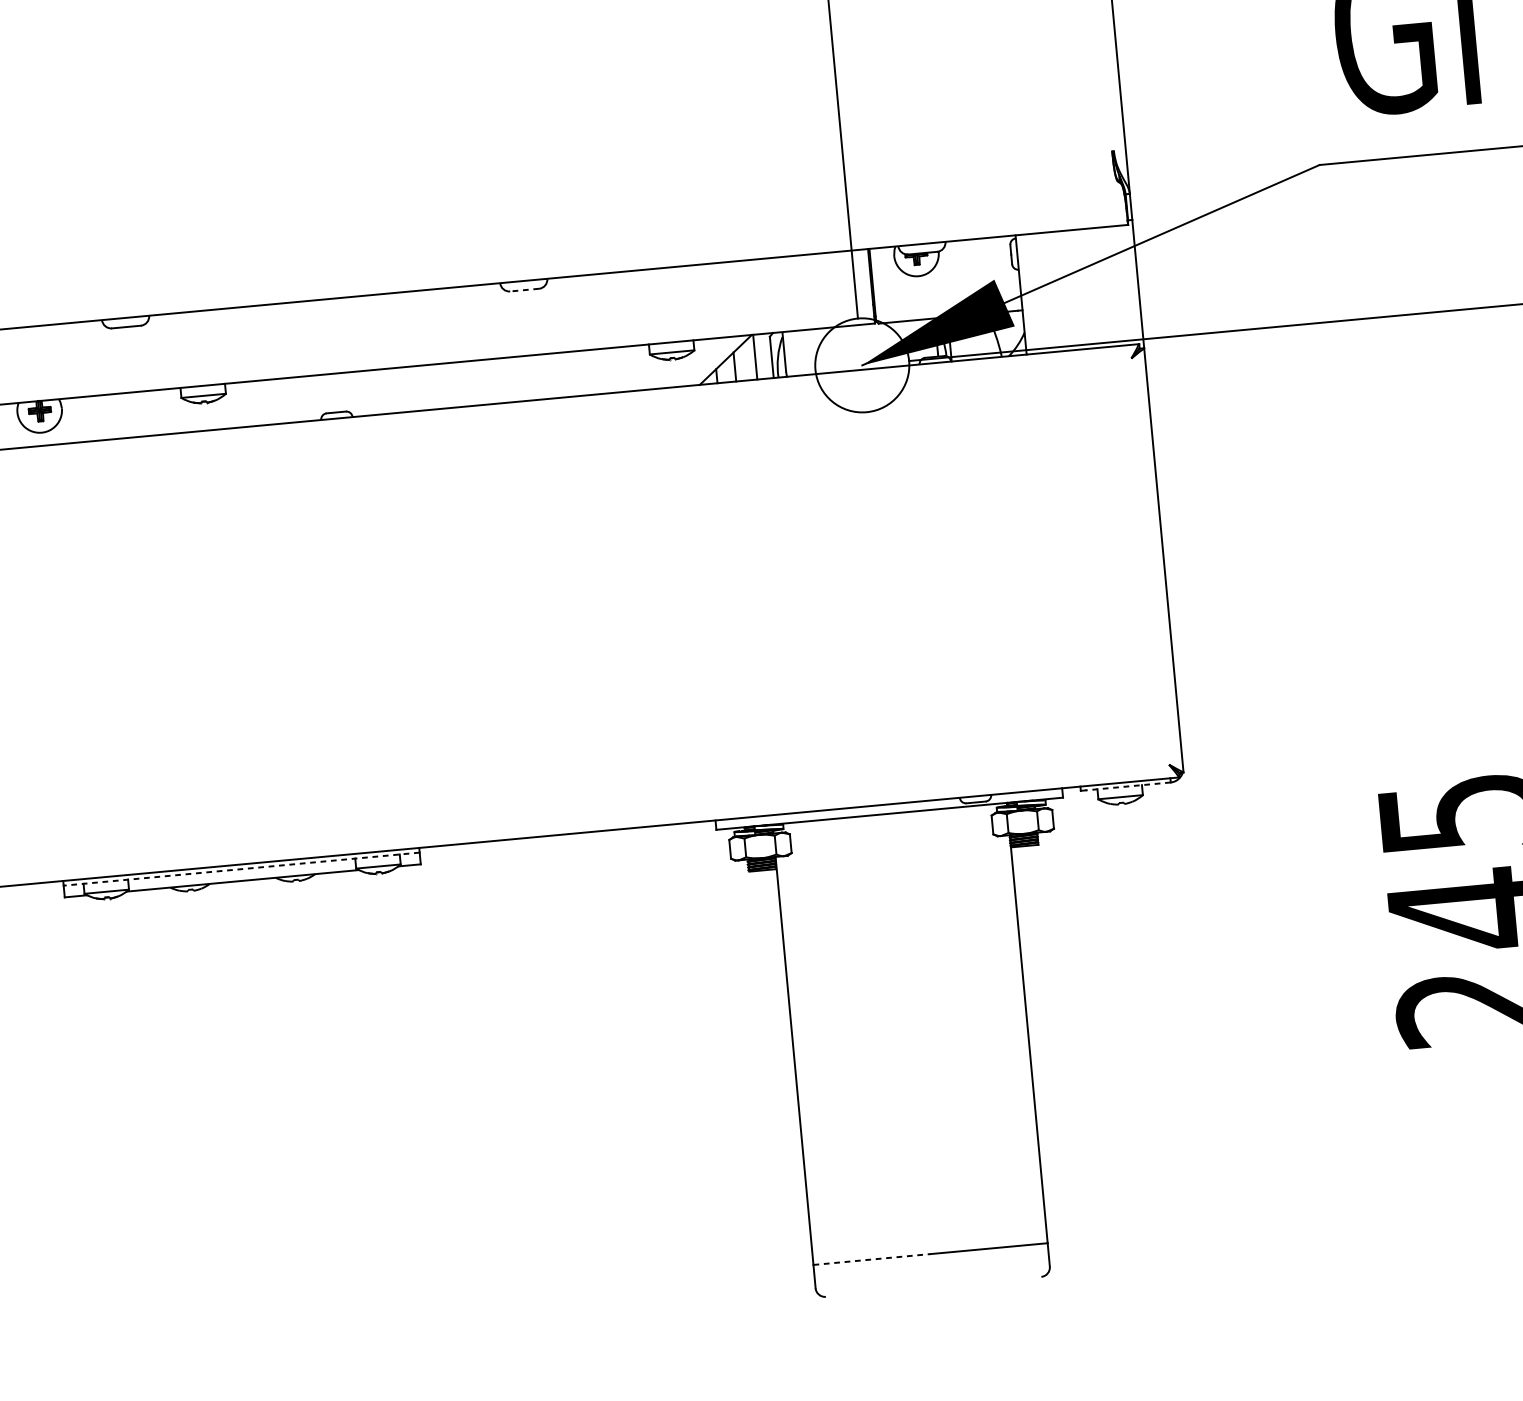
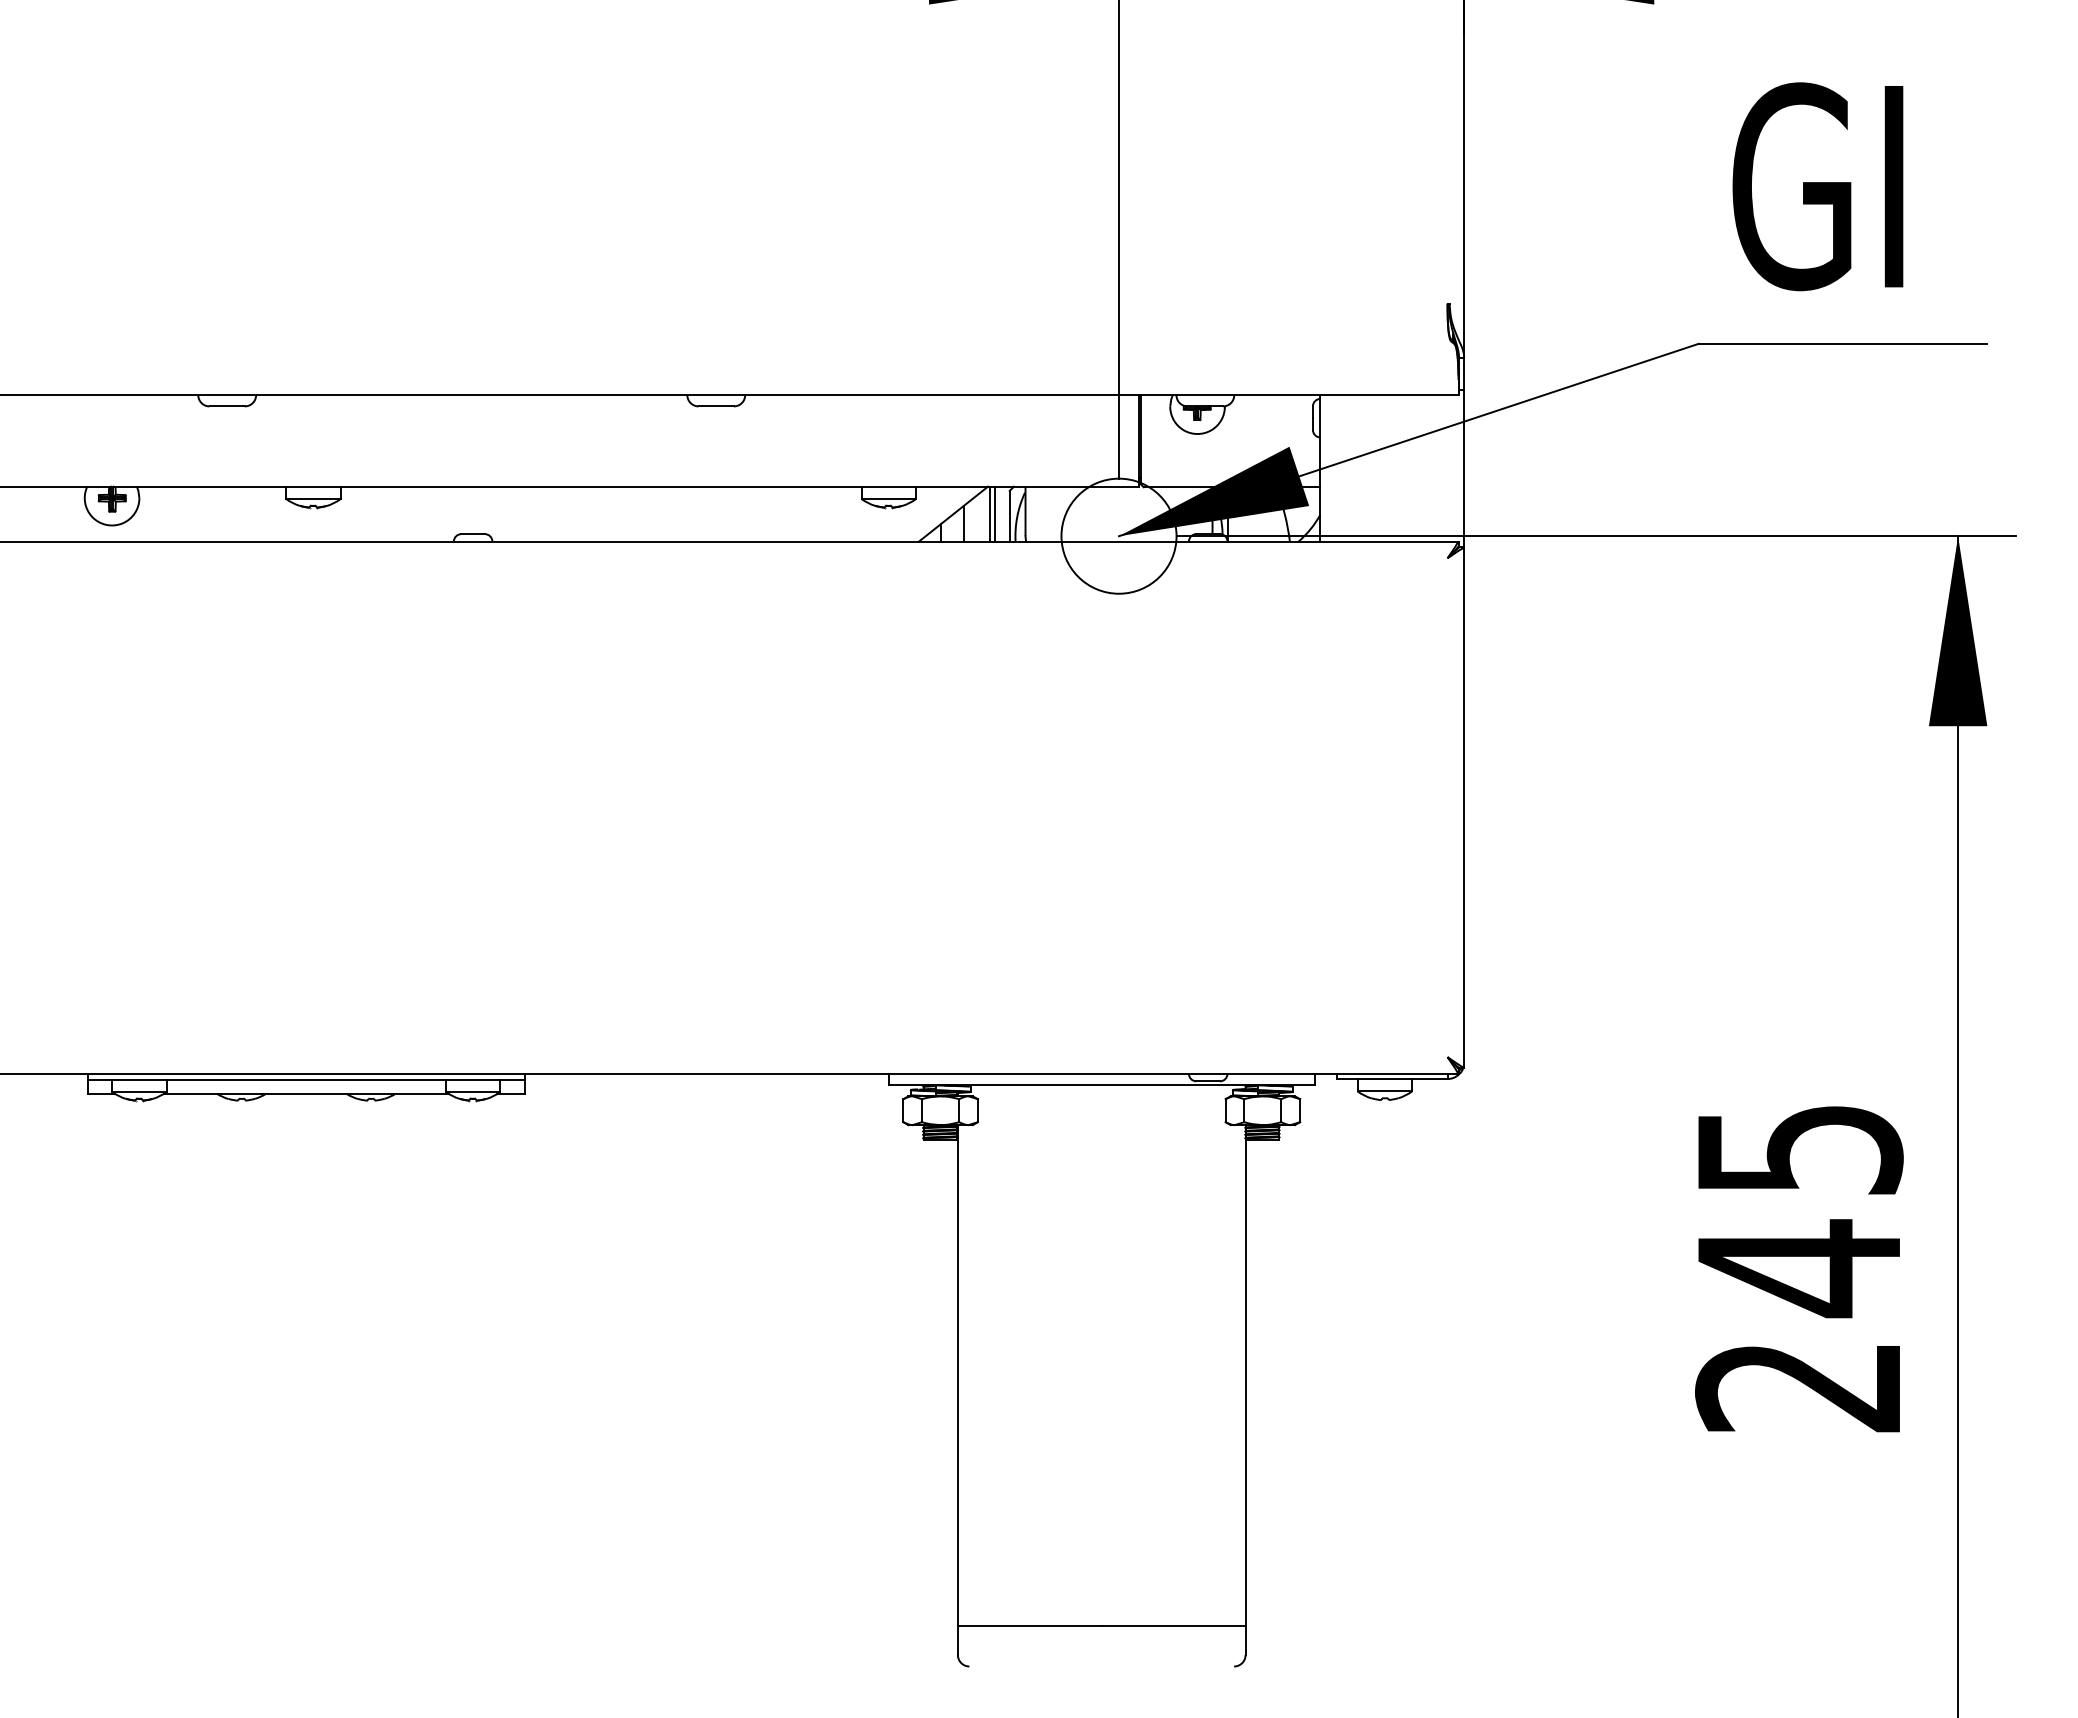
line: (524, 290) -> (716, 406), dashed -> solid
line: (760, 356) -> (995, 513), added
line: (1127, 786) -> (1394, 1079), dashed -> solid
line: (241, 869) -> (306, 1079), dashed -> solid
line: (871, 1259) -> (1029, 1626), dashed -> solid

